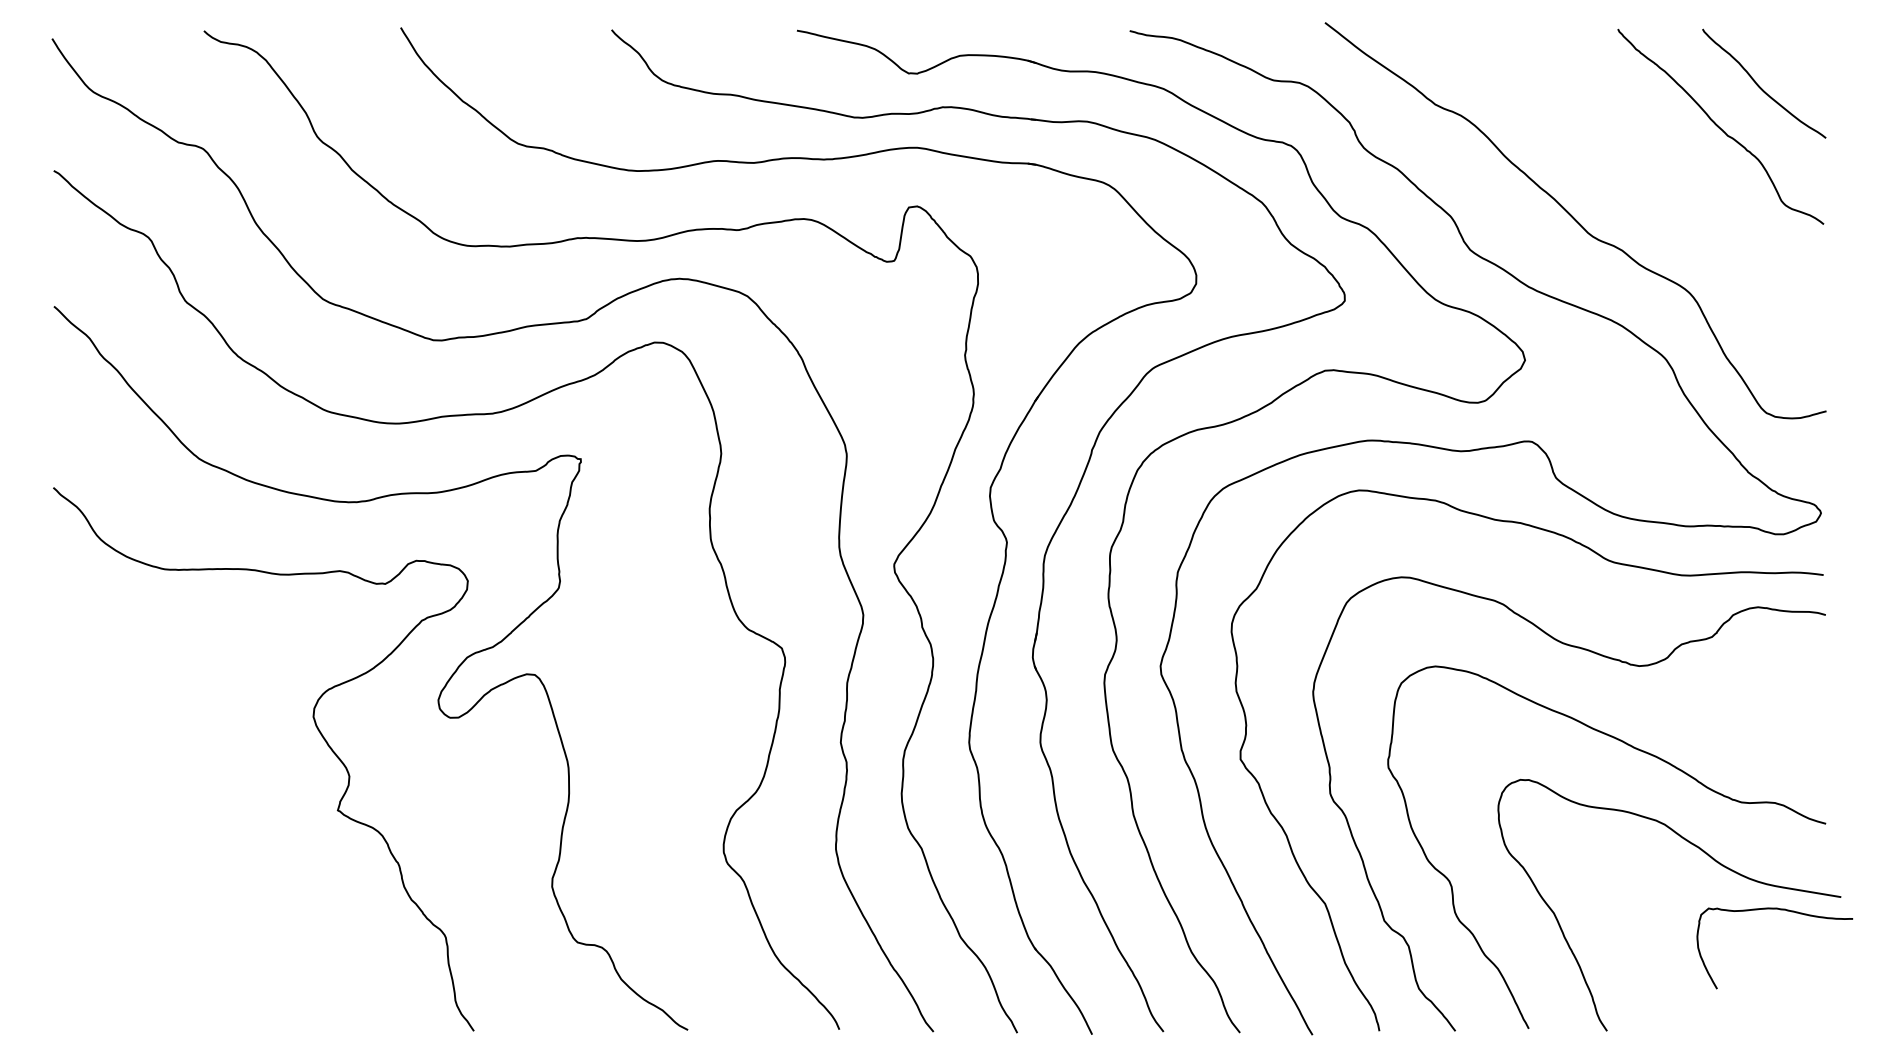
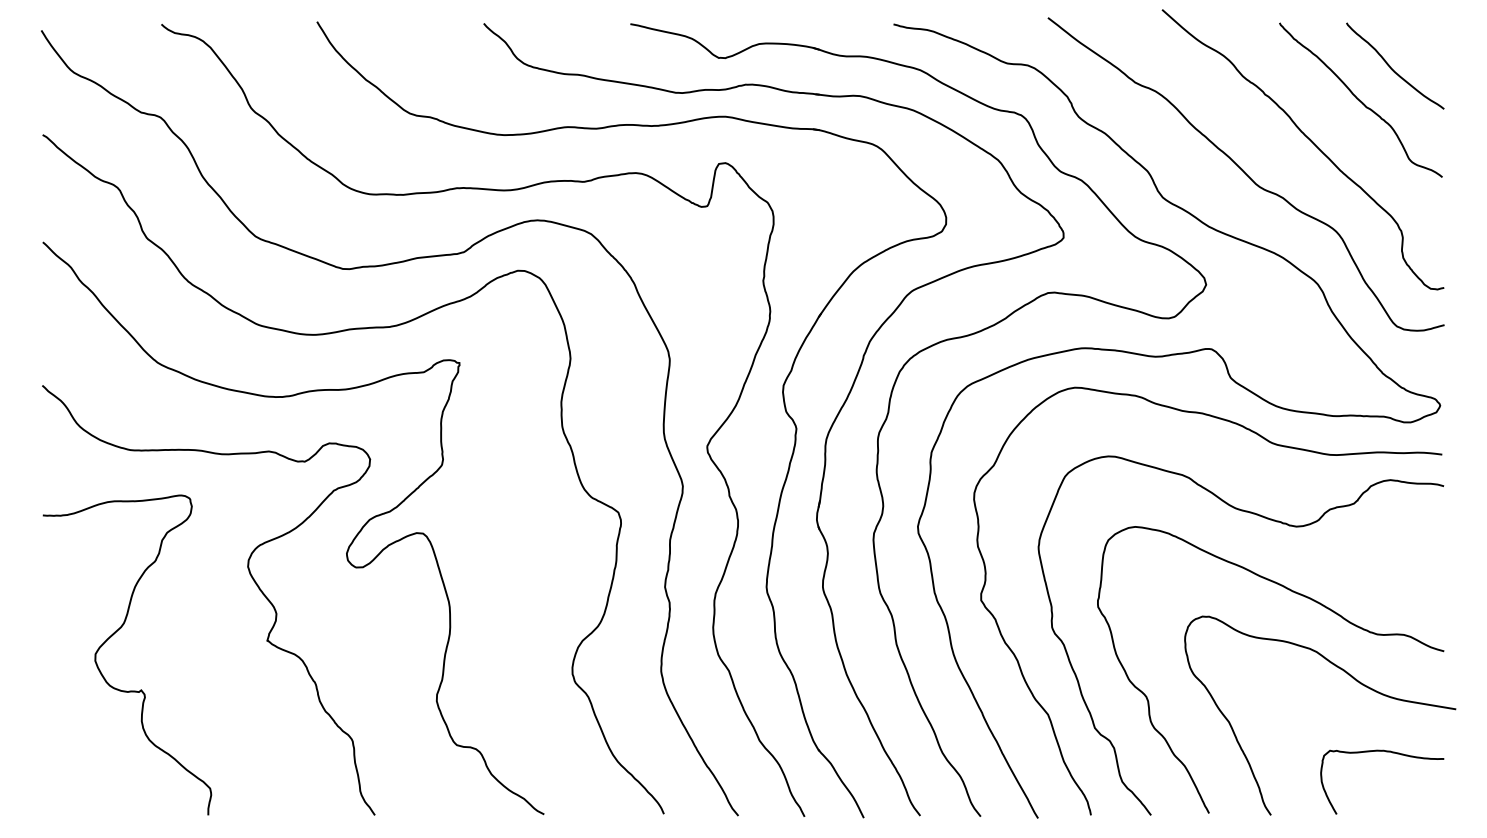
curve: (1657, 179) -> (1310, 141), added
curve: (143, 803) -> (113, 635), added
curve: (1780, 910) -> (1386, 752), moved

